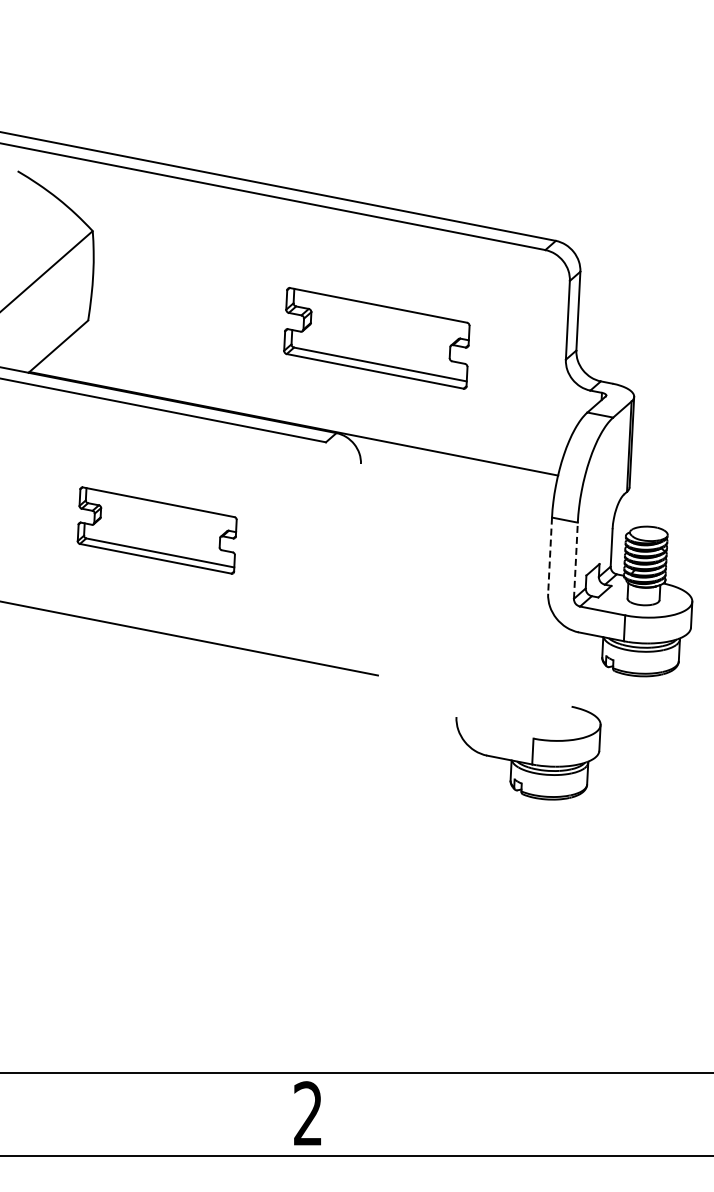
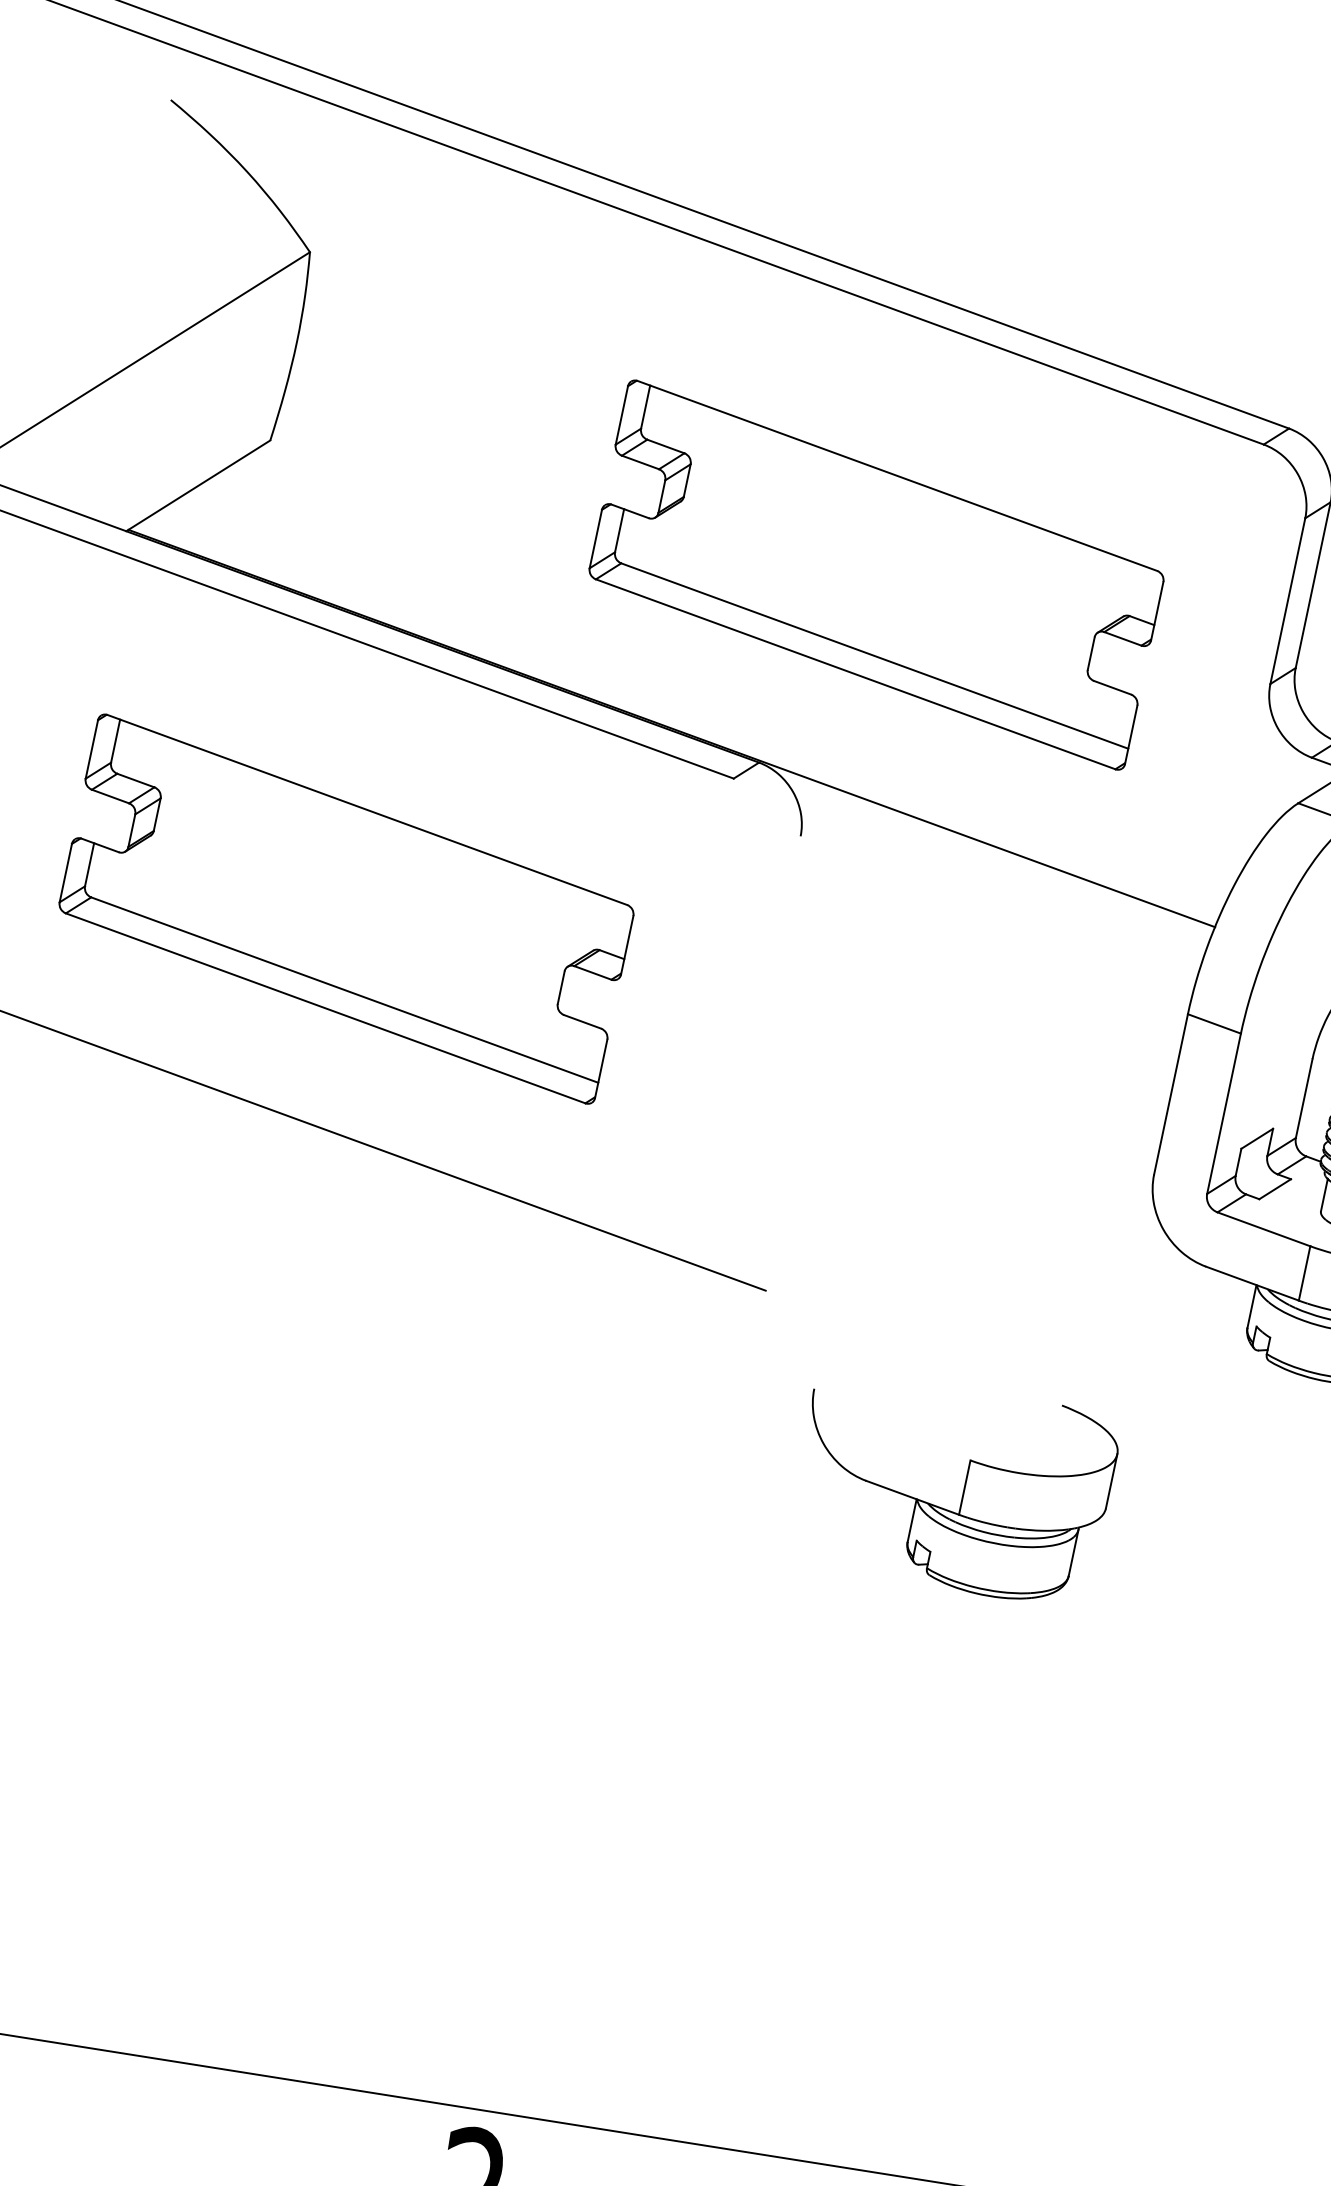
part: (376, 338) -> (875, 575), size x1.43
part: (156, 530) -> (344, 908), size x1.67
line: (550, 556) -> (1171, 1096), dashed -> solid
line: (575, 560) -> (1223, 1113), dashed -> solid
part: (528, 753) -> (954, 1490), moved

